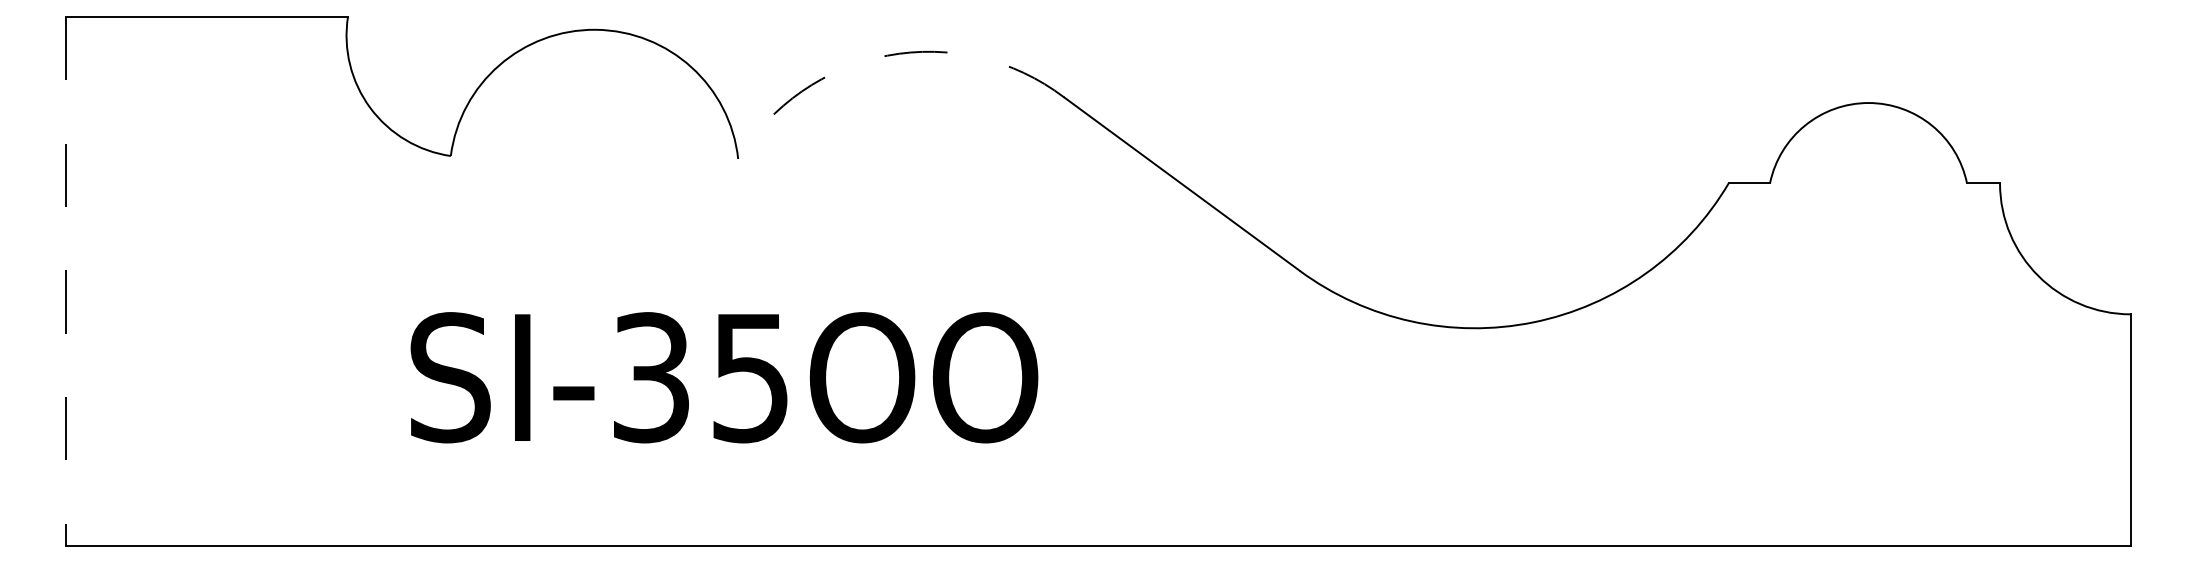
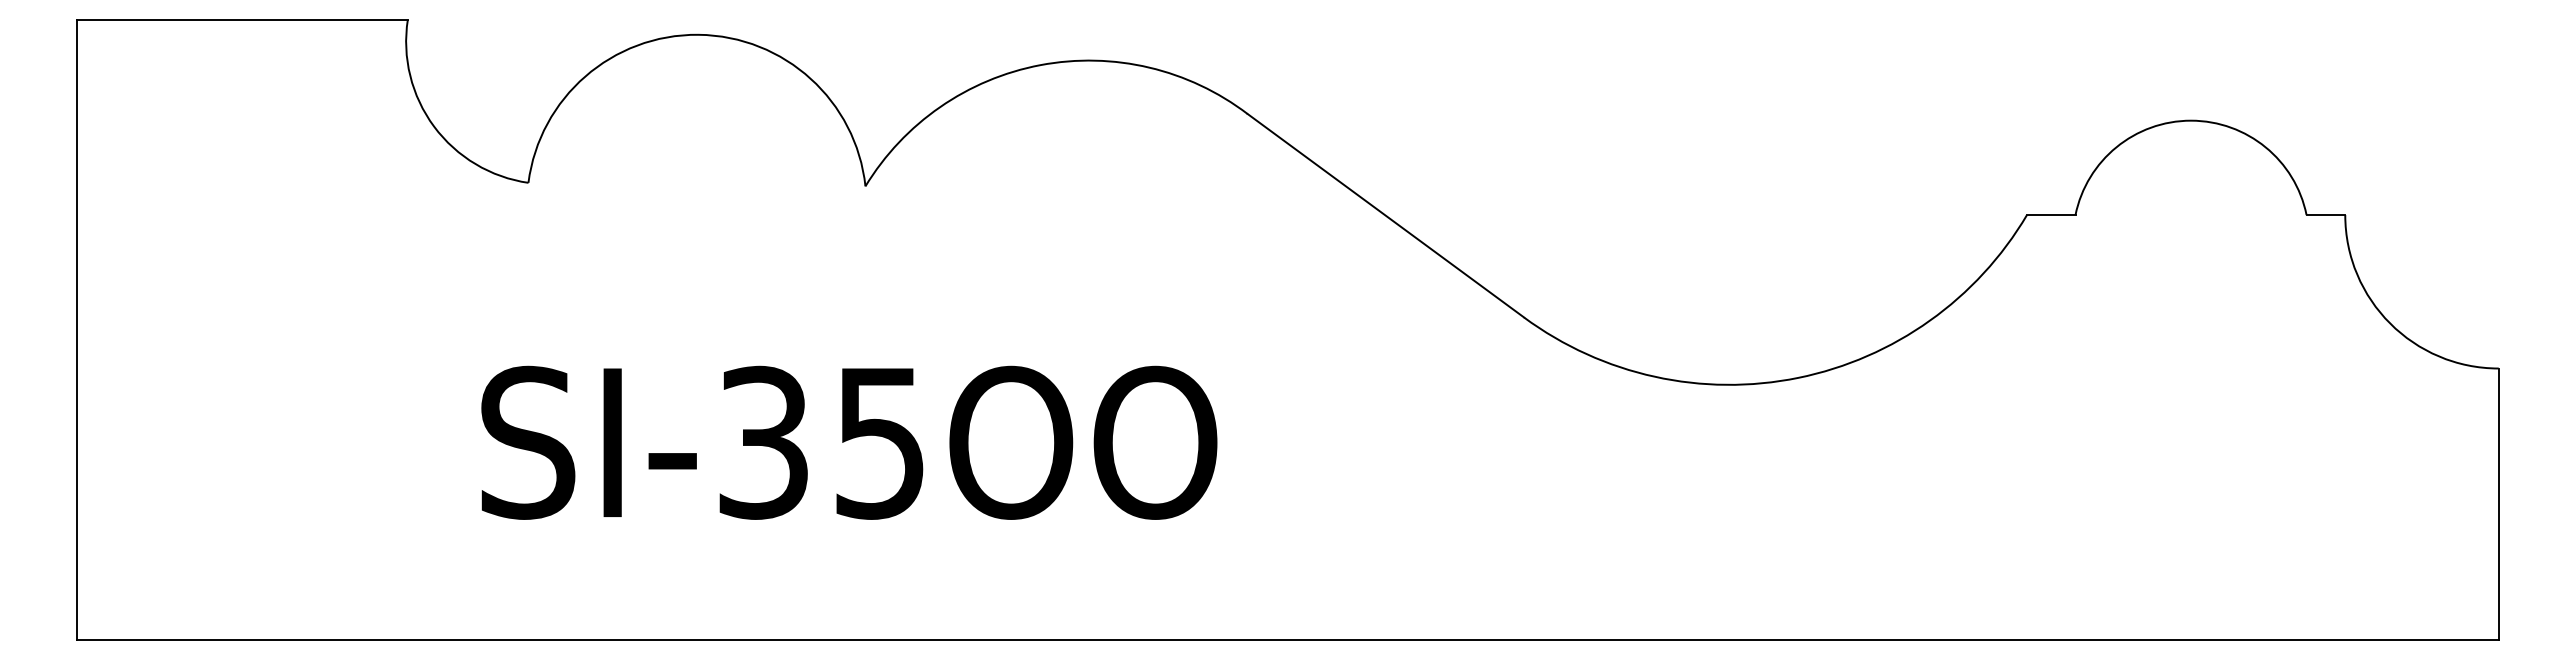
arc: (887, 55) -> (1040, 65), dashed -> solid
line: (66, 281) -> (77, 330), dashed -> solid

